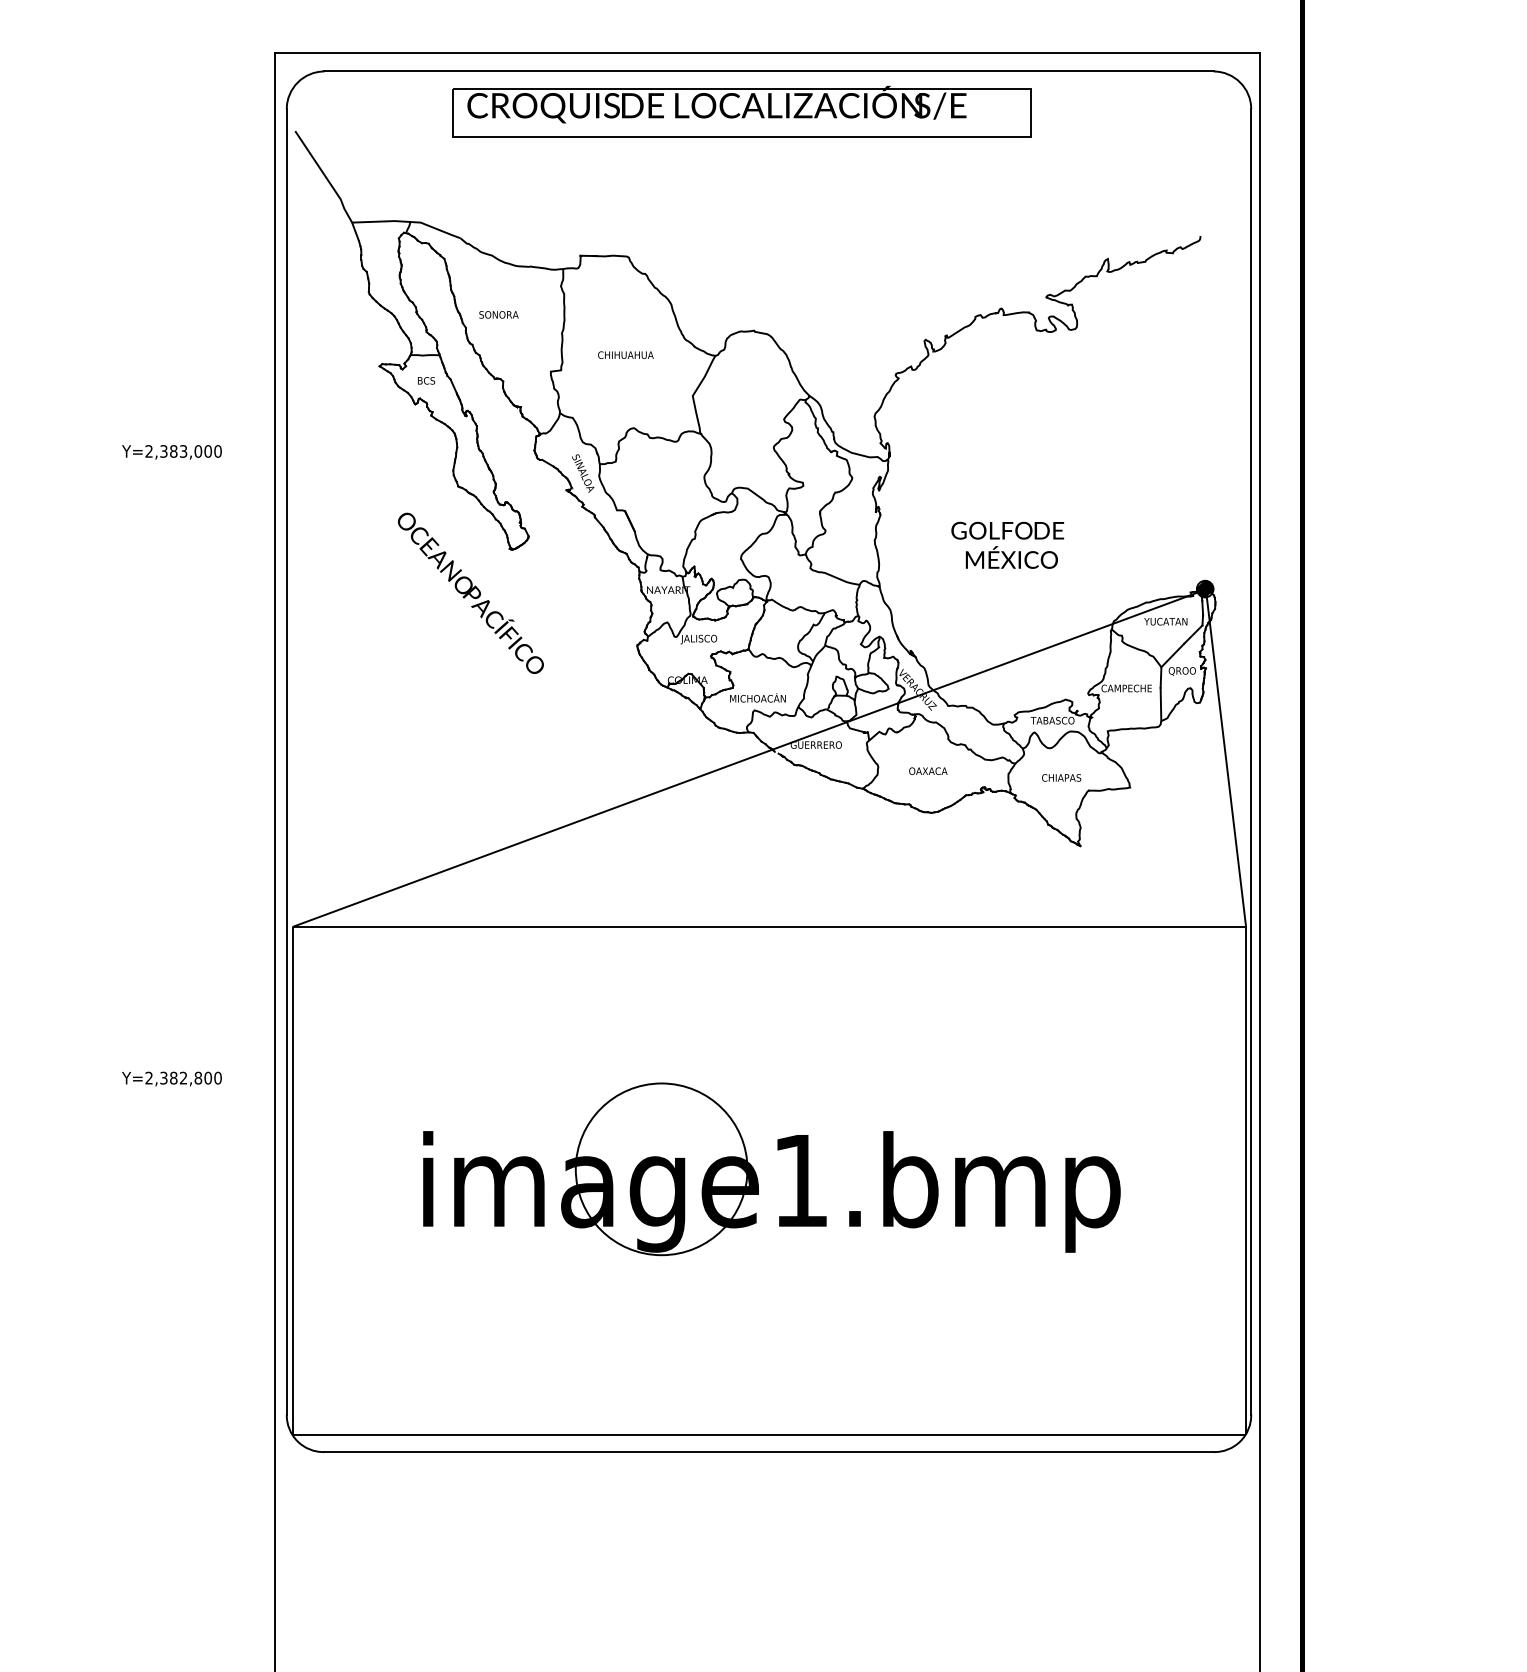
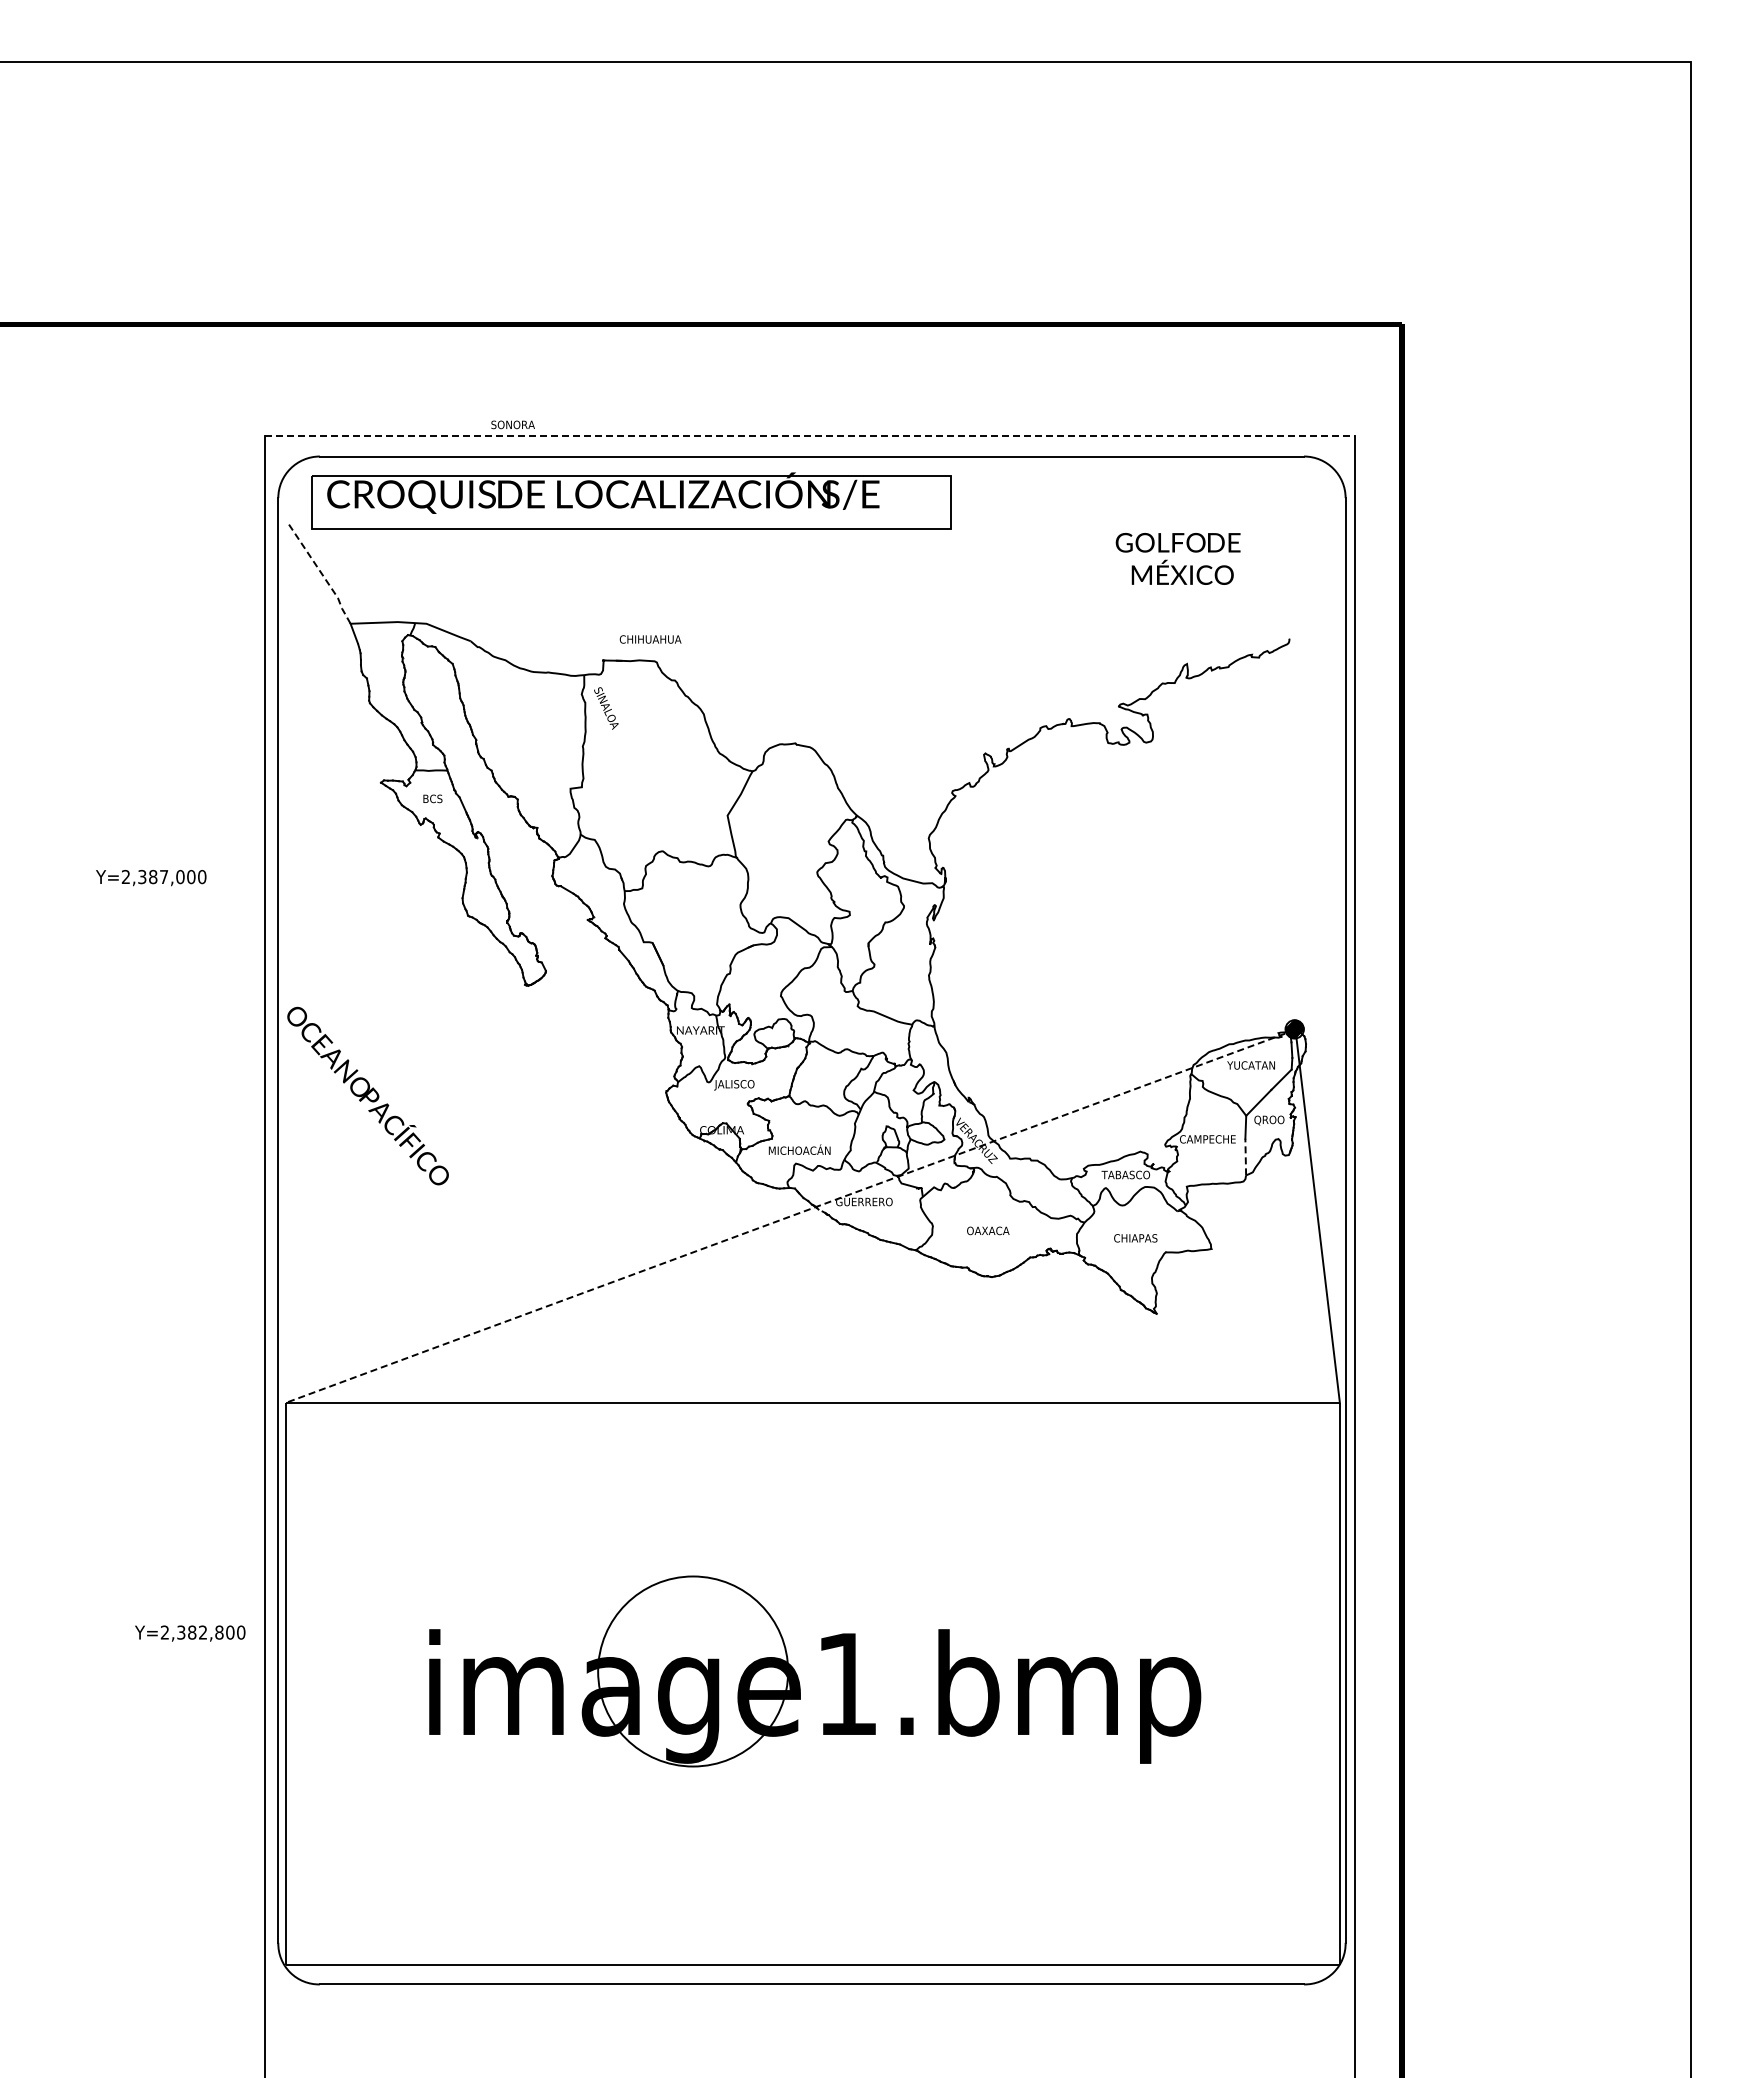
line: (767, 52) -> (810, 435), solid -> dashed
part: (742, 111) -> (631, 500), moved
line: (325, 177) -> (321, 573), solid -> dashed
text: (498, 314) -> (512, 424), moved
text: (625, 355) -> (650, 639), moved
text: (183, 450) -> (164, 876), Y=2,383,000 -> Y=2,387,000
text: (583, 473) -> (606, 708), moved
text: (1007, 544) -> (1177, 558), moved
text: (470, 592) -> (367, 1095), moved
line: (1160, 703) -> (1245, 1156), solid -> dashed
line: (749, 758) -> (790, 1216), solid -> dashed
text: (172, 1078) -> (190, 1633), moved

